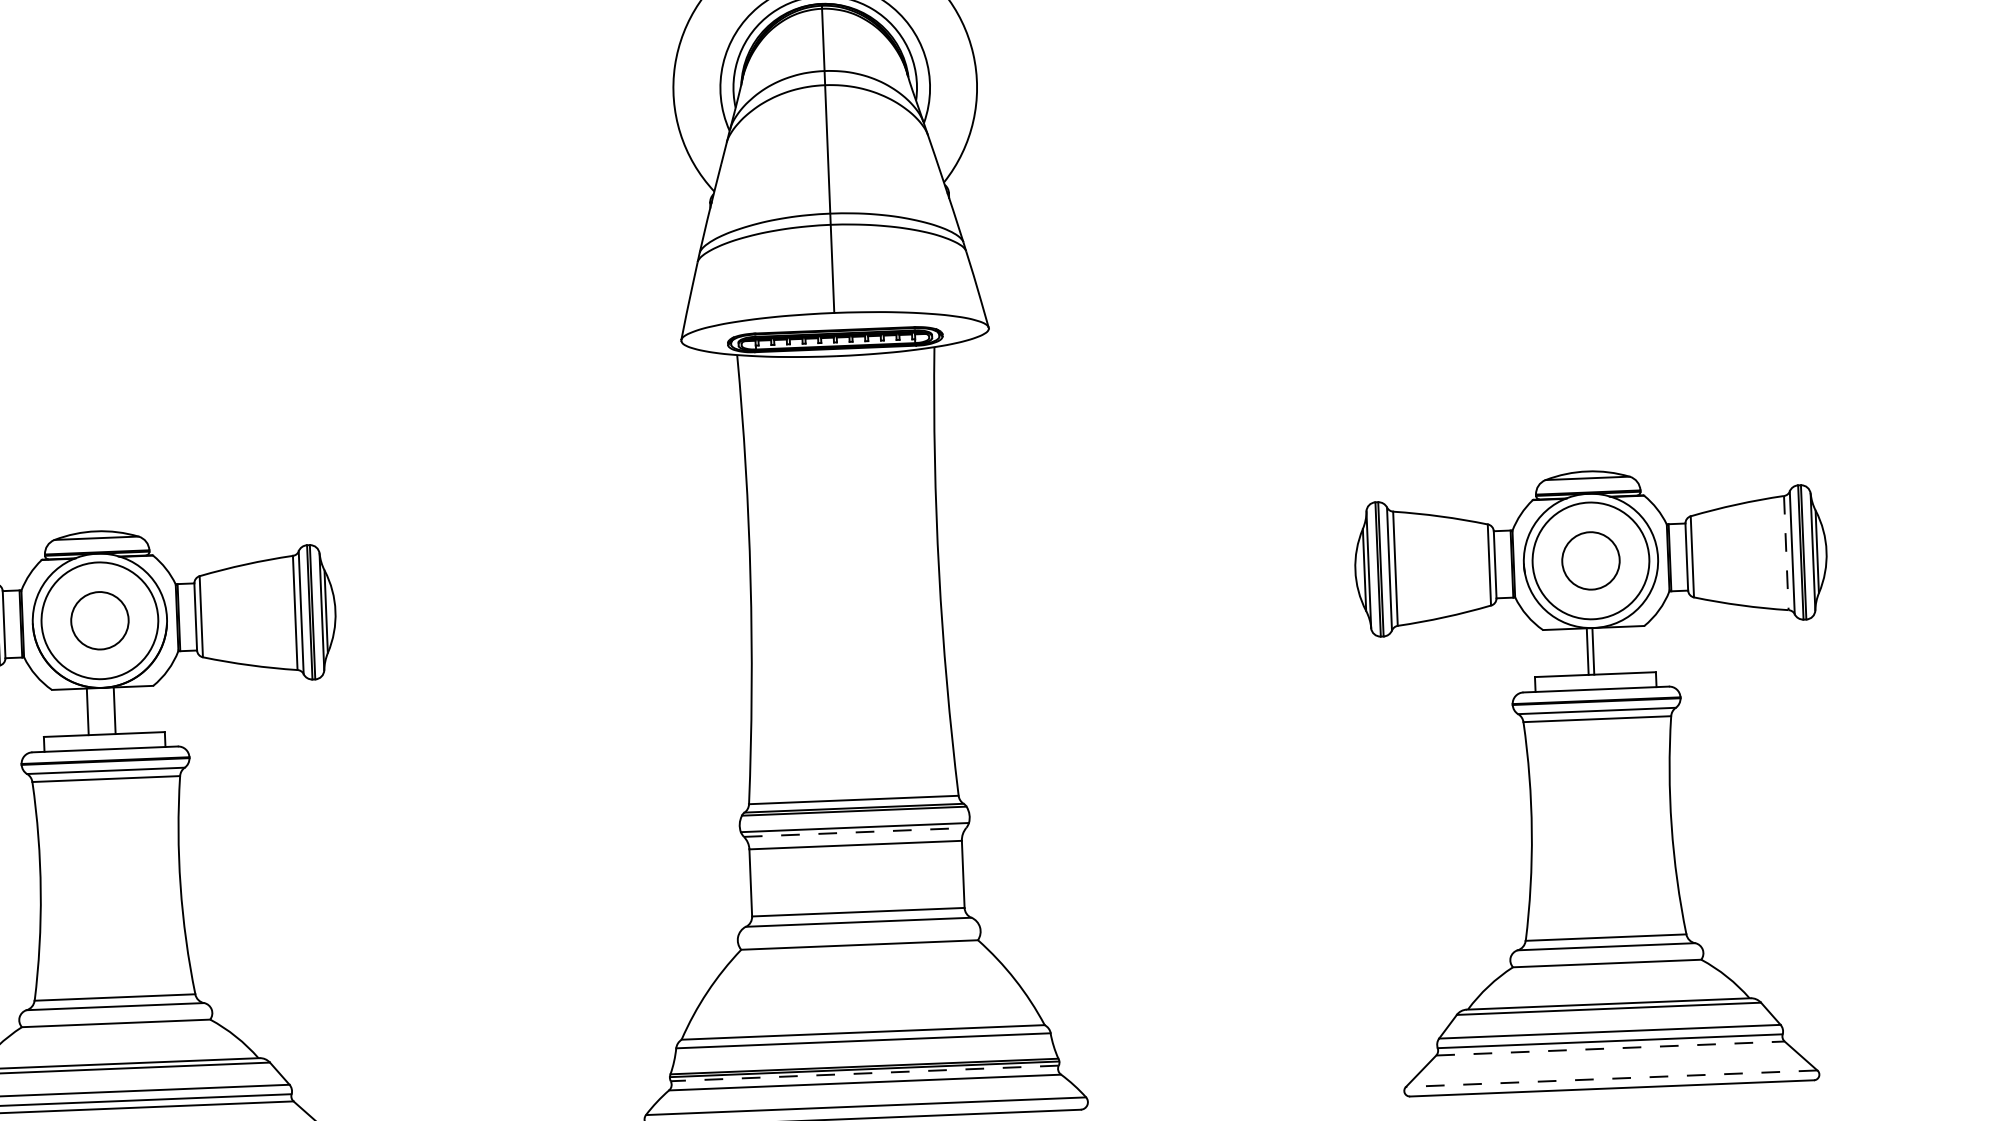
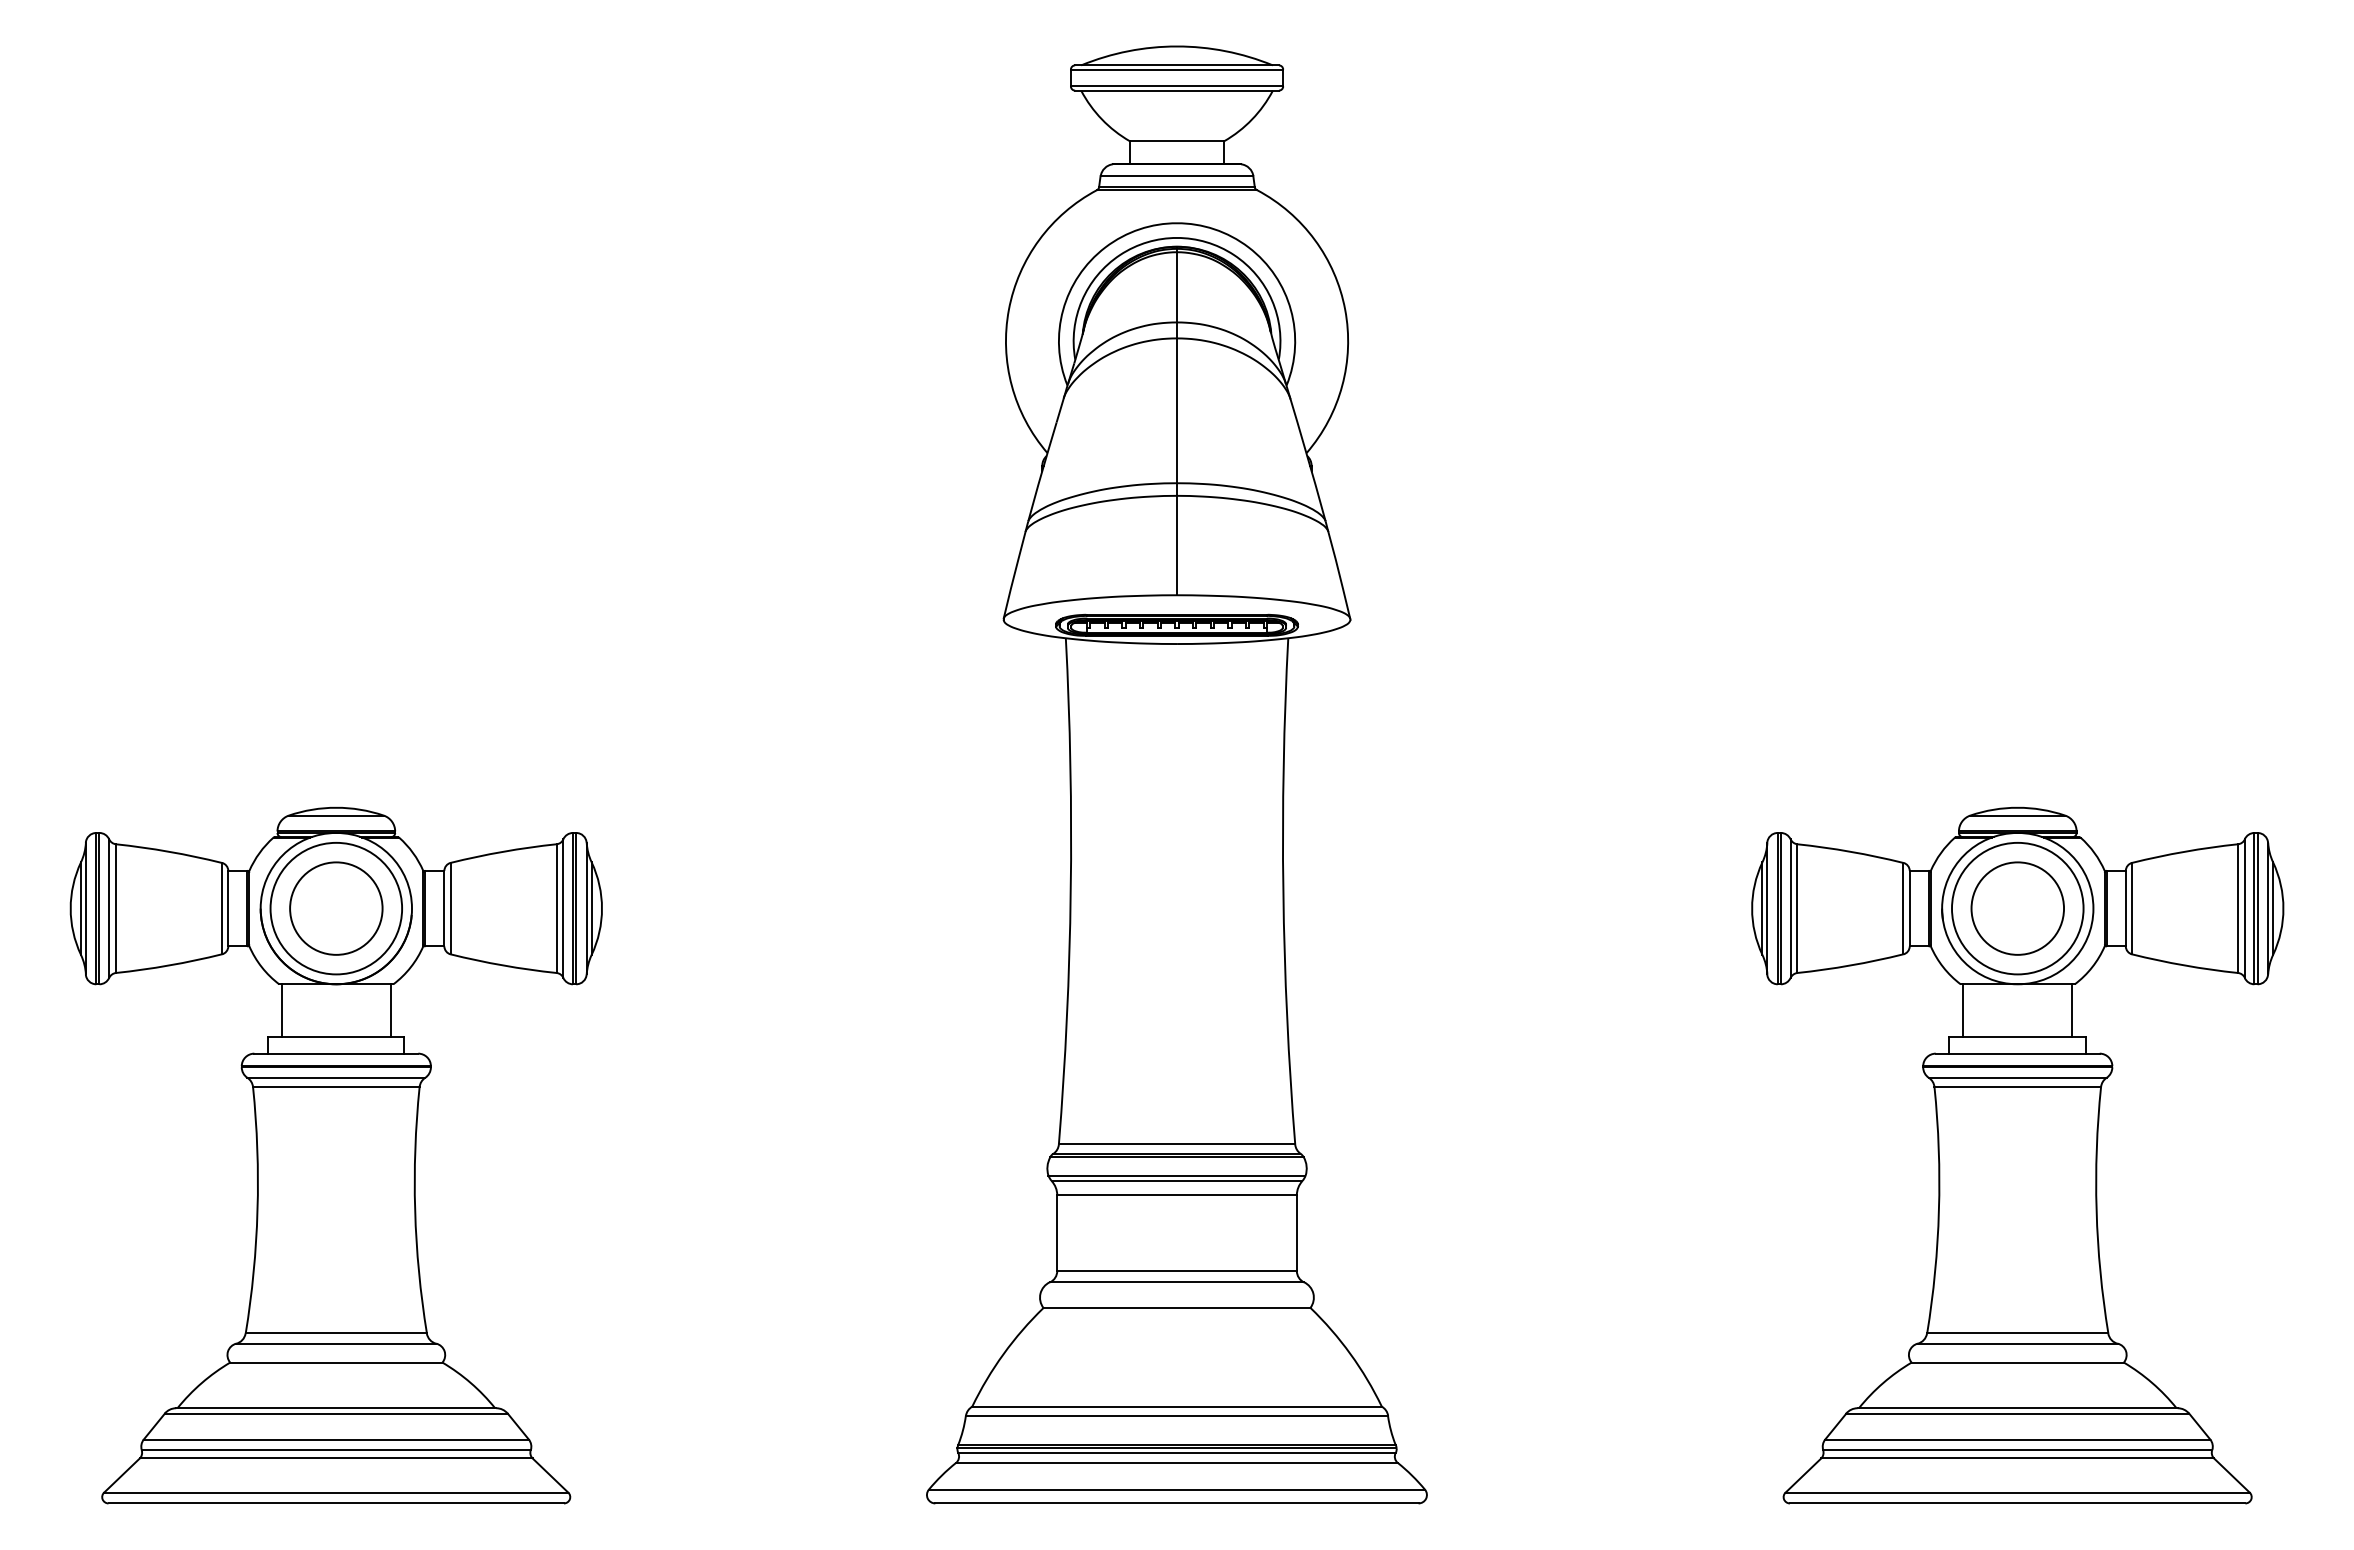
line: (1786, 553) -> (2238, 909), dashed -> solid
circle: (1590, 560) -> (2017, 908), size x1.43
circle: (100, 620) -> (336, 908), size x1.43
line: (1588, 651) -> (2072, 1010), moved
line: (1593, 651) -> (1963, 1010), moved
line: (114, 710) -> (281, 1010), moved
line: (87, 711) -> (390, 1010), moved
line: (855, 832) -> (1177, 1181), dashed -> solid
line: (1611, 1048) -> (2018, 1458), dashed -> solid
line: (864, 1073) -> (1176, 1452), dashed -> solid
line: (1611, 1078) -> (2017, 1492), dashed -> solid

